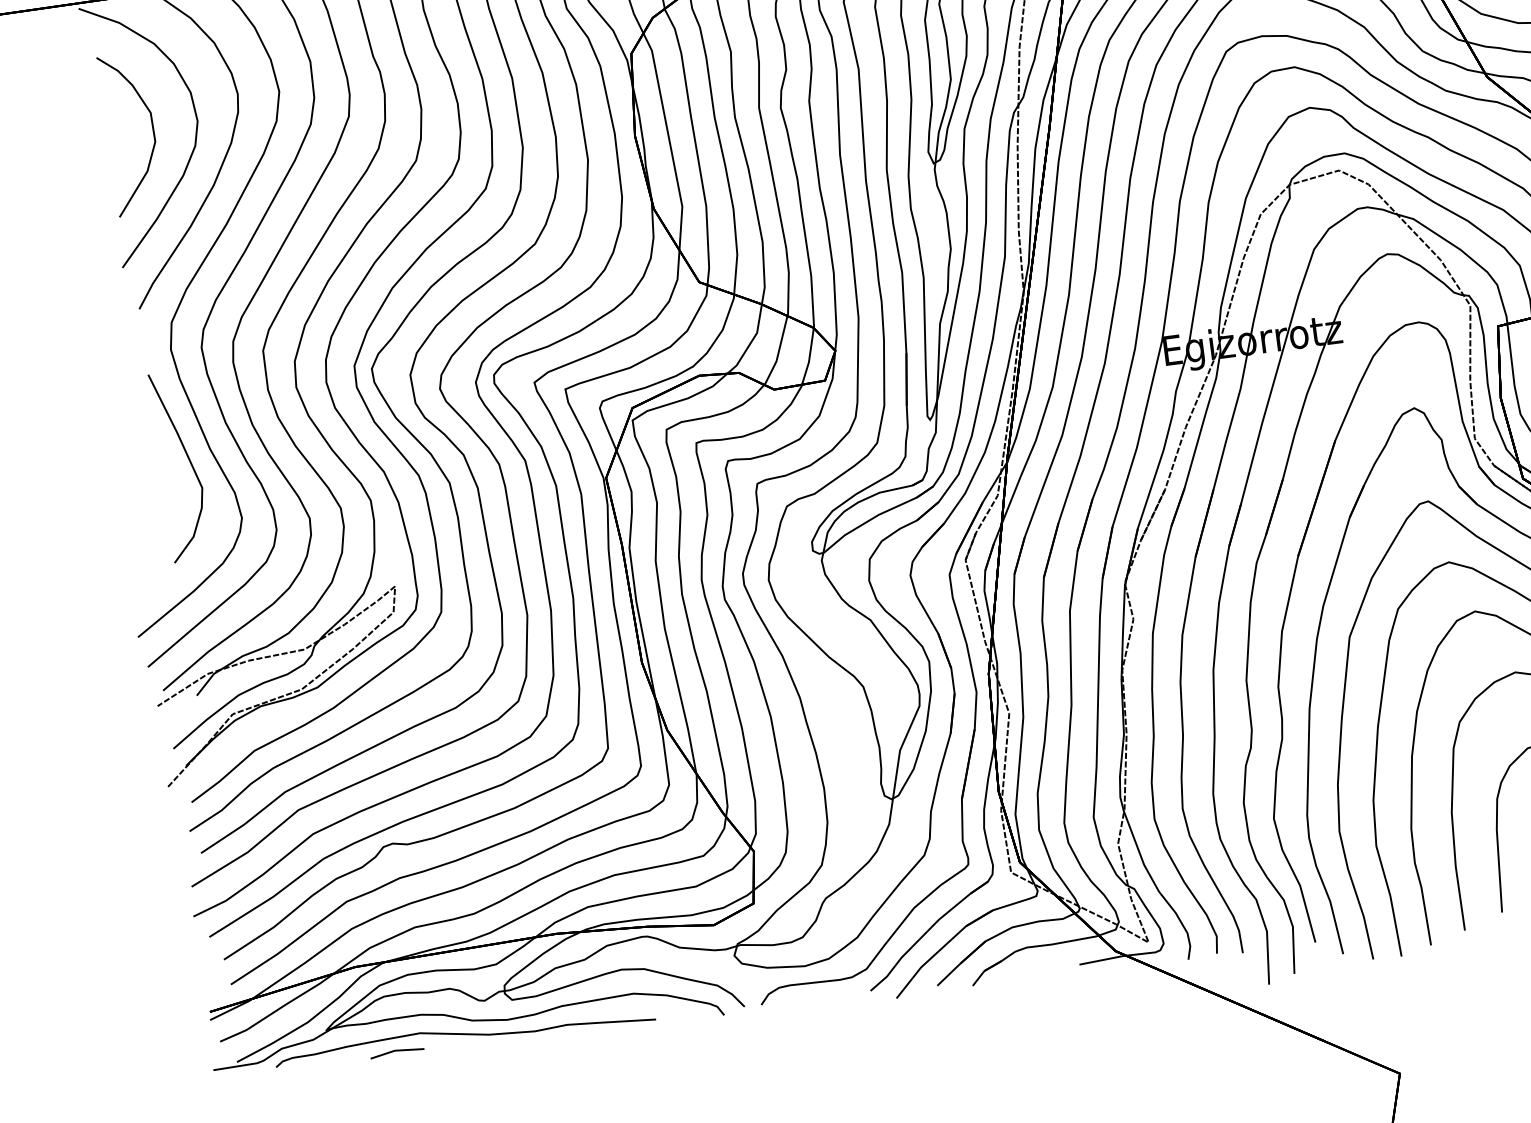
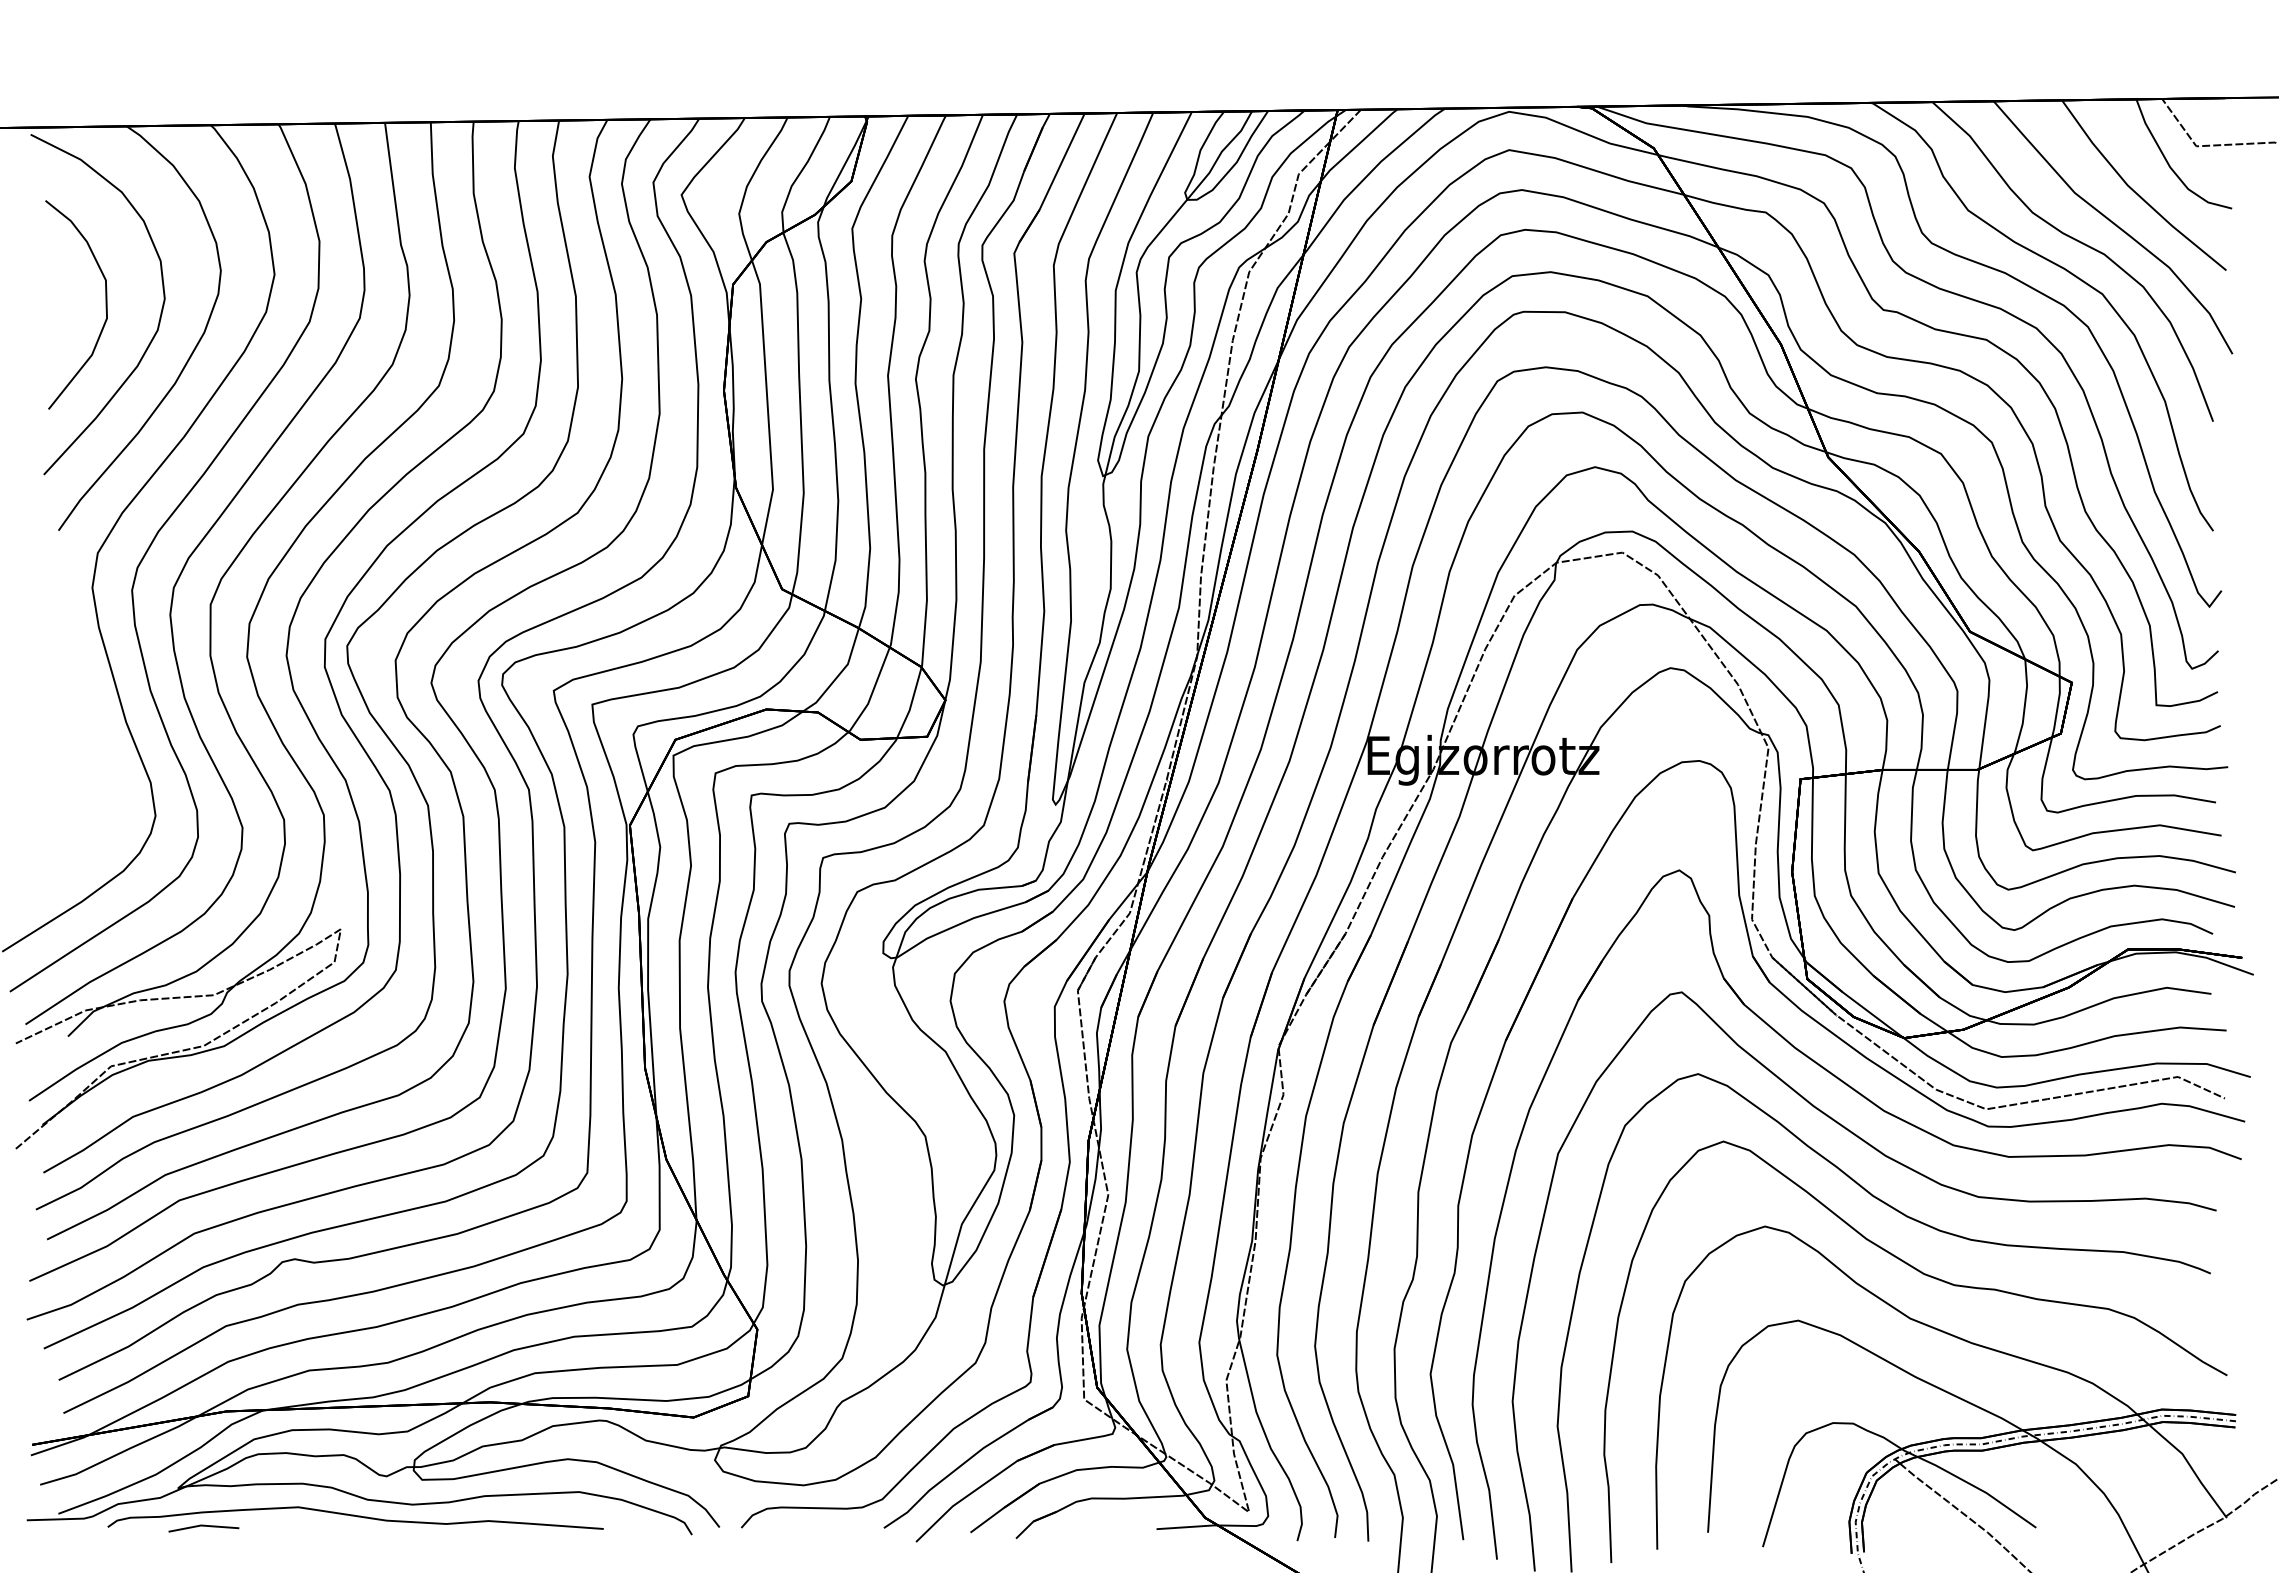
curve: (189, 462) -> (97, 735), removed
line: (396, 1051) -> (203, 1526), moved

